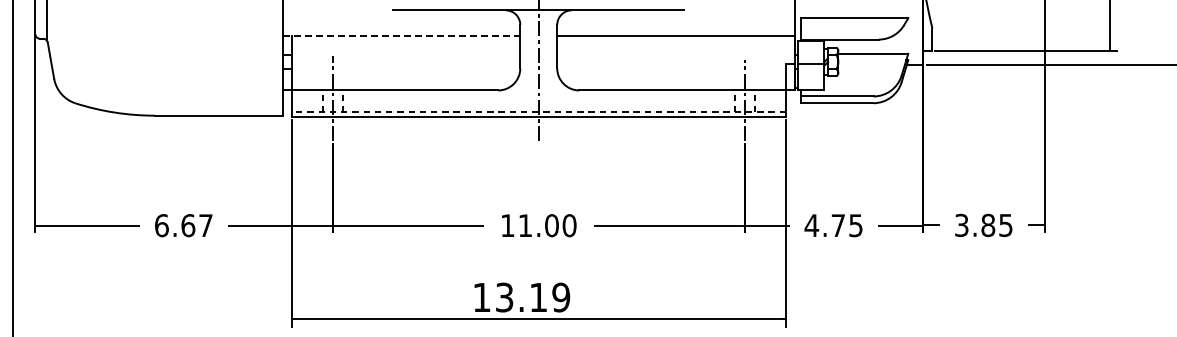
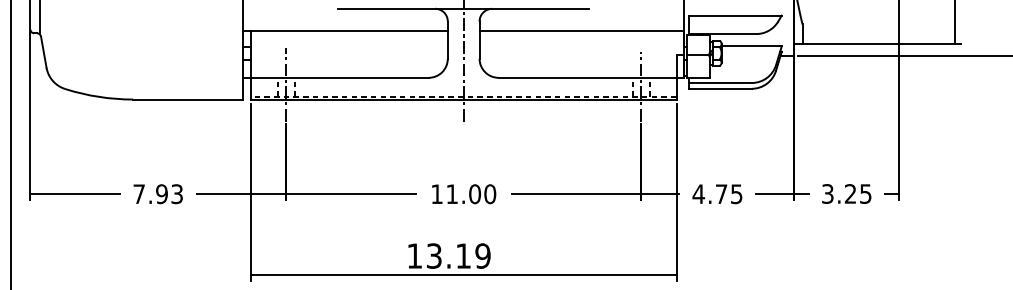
line: (401, 35) -> (345, 30), dashed -> solid
text: (183, 225) -> (157, 194), 6.67 -> 7.93
text: (988, 225) -> (850, 194), 3.85 -> 3.25

